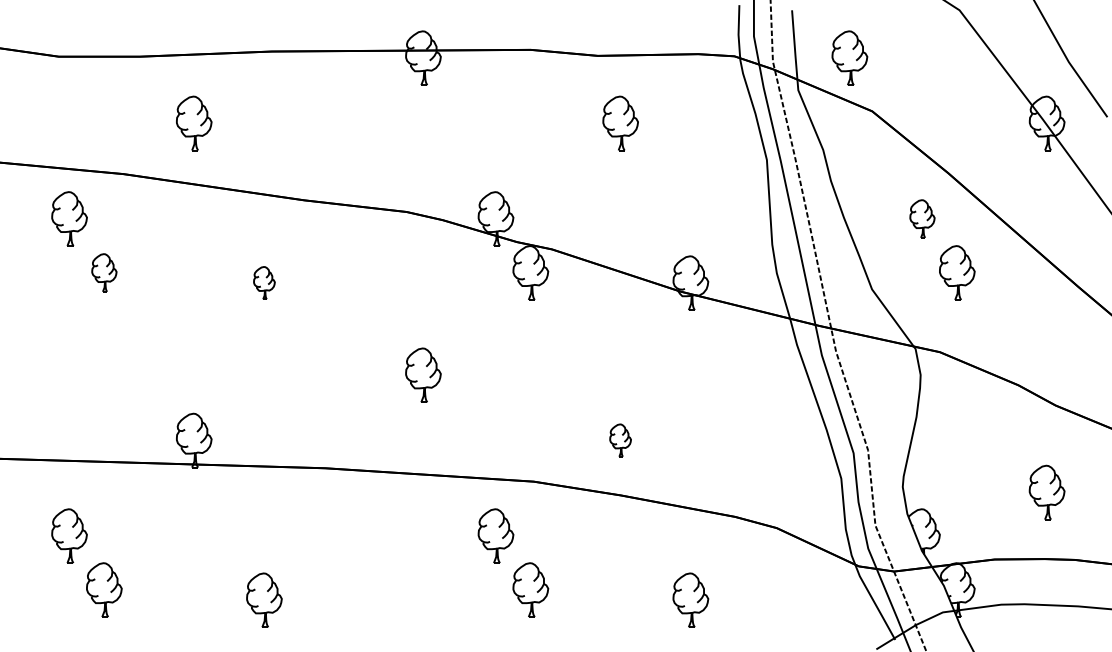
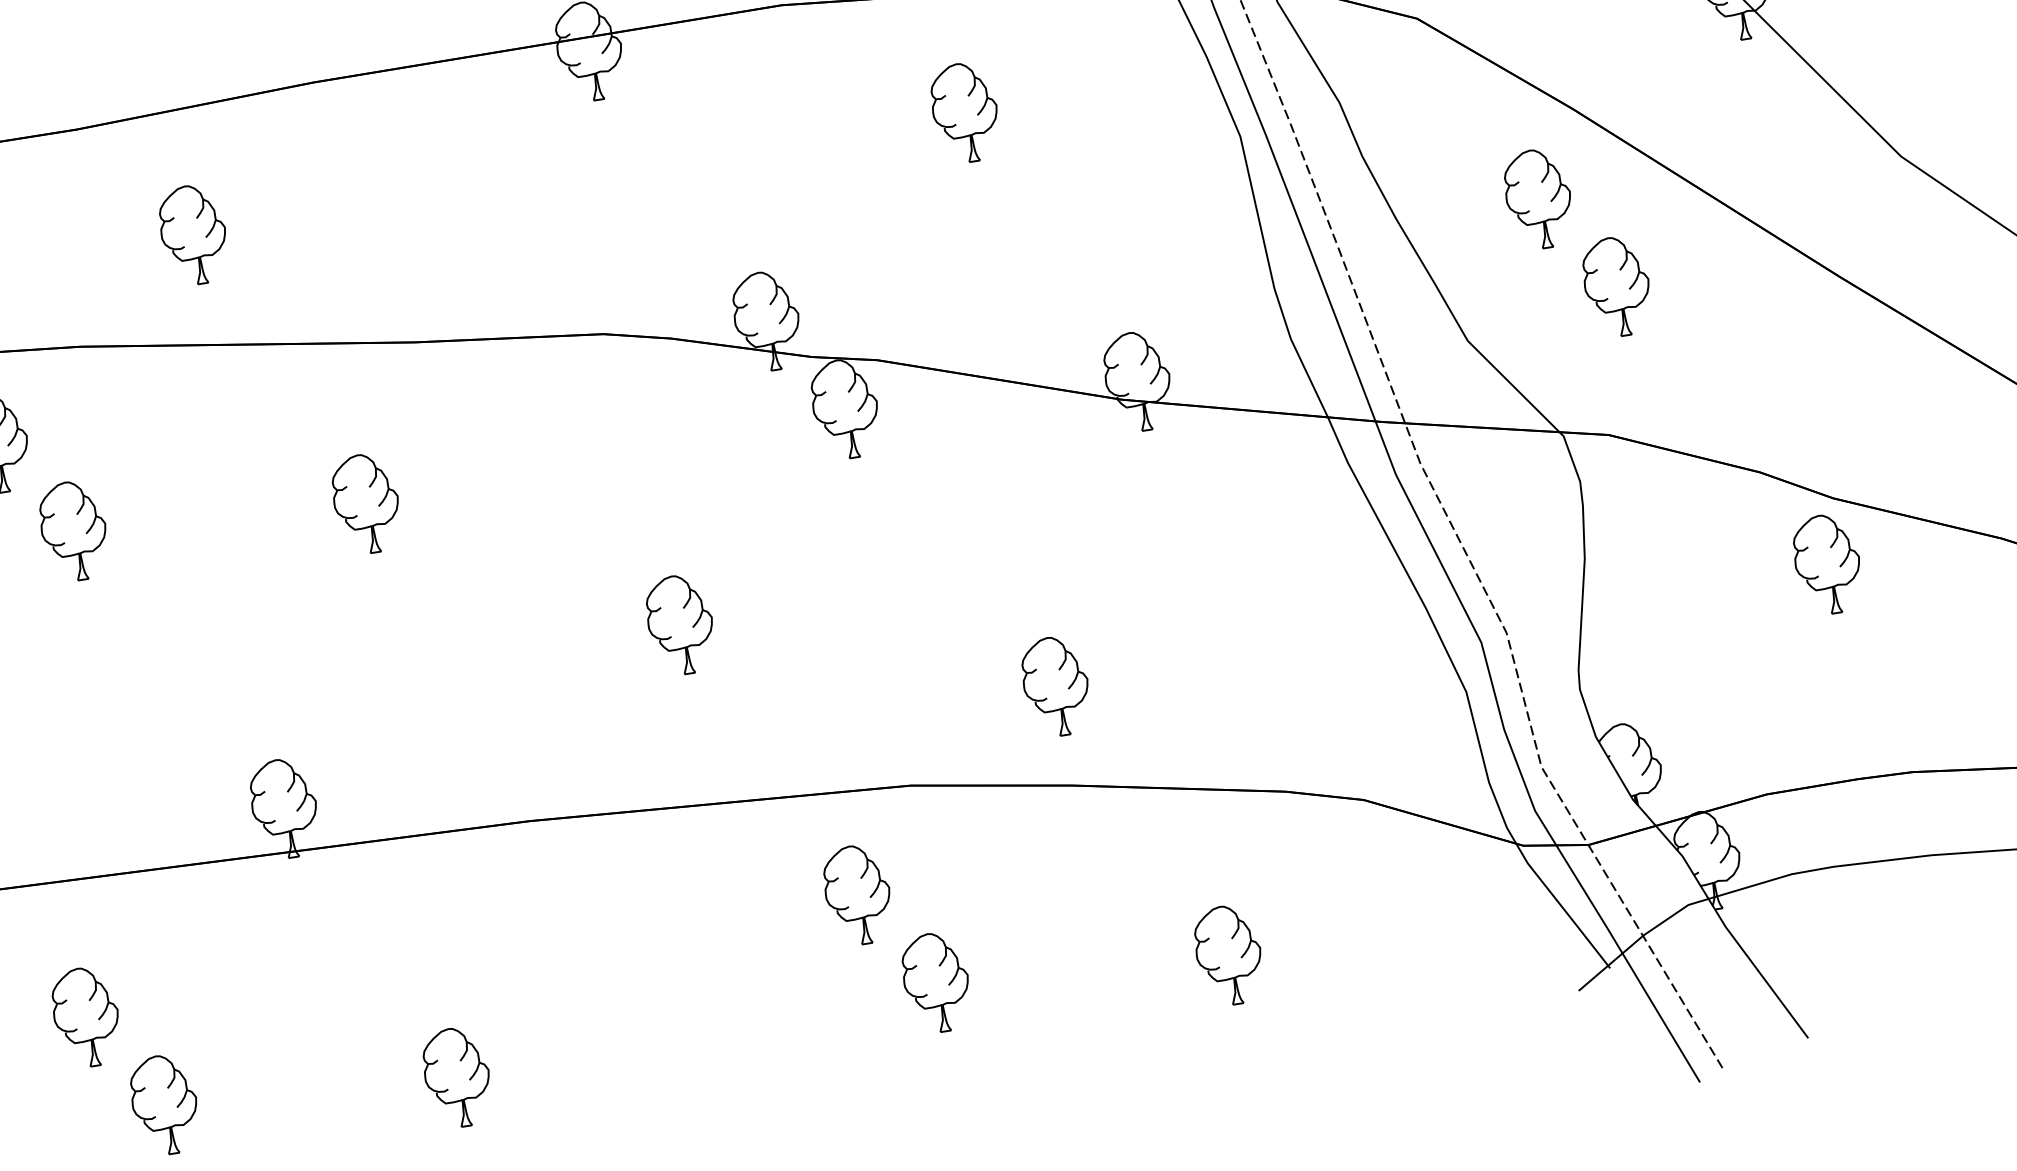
part: (922, 218) -> (1538, 198), size x1.43
part: (104, 272) -> (74, 530), size x1.43
part: (264, 282) -> (366, 502), size x1.67
part: (620, 440) -> (1055, 686), size x1.67
part: (1046, 492) -> (1826, 564), moved

